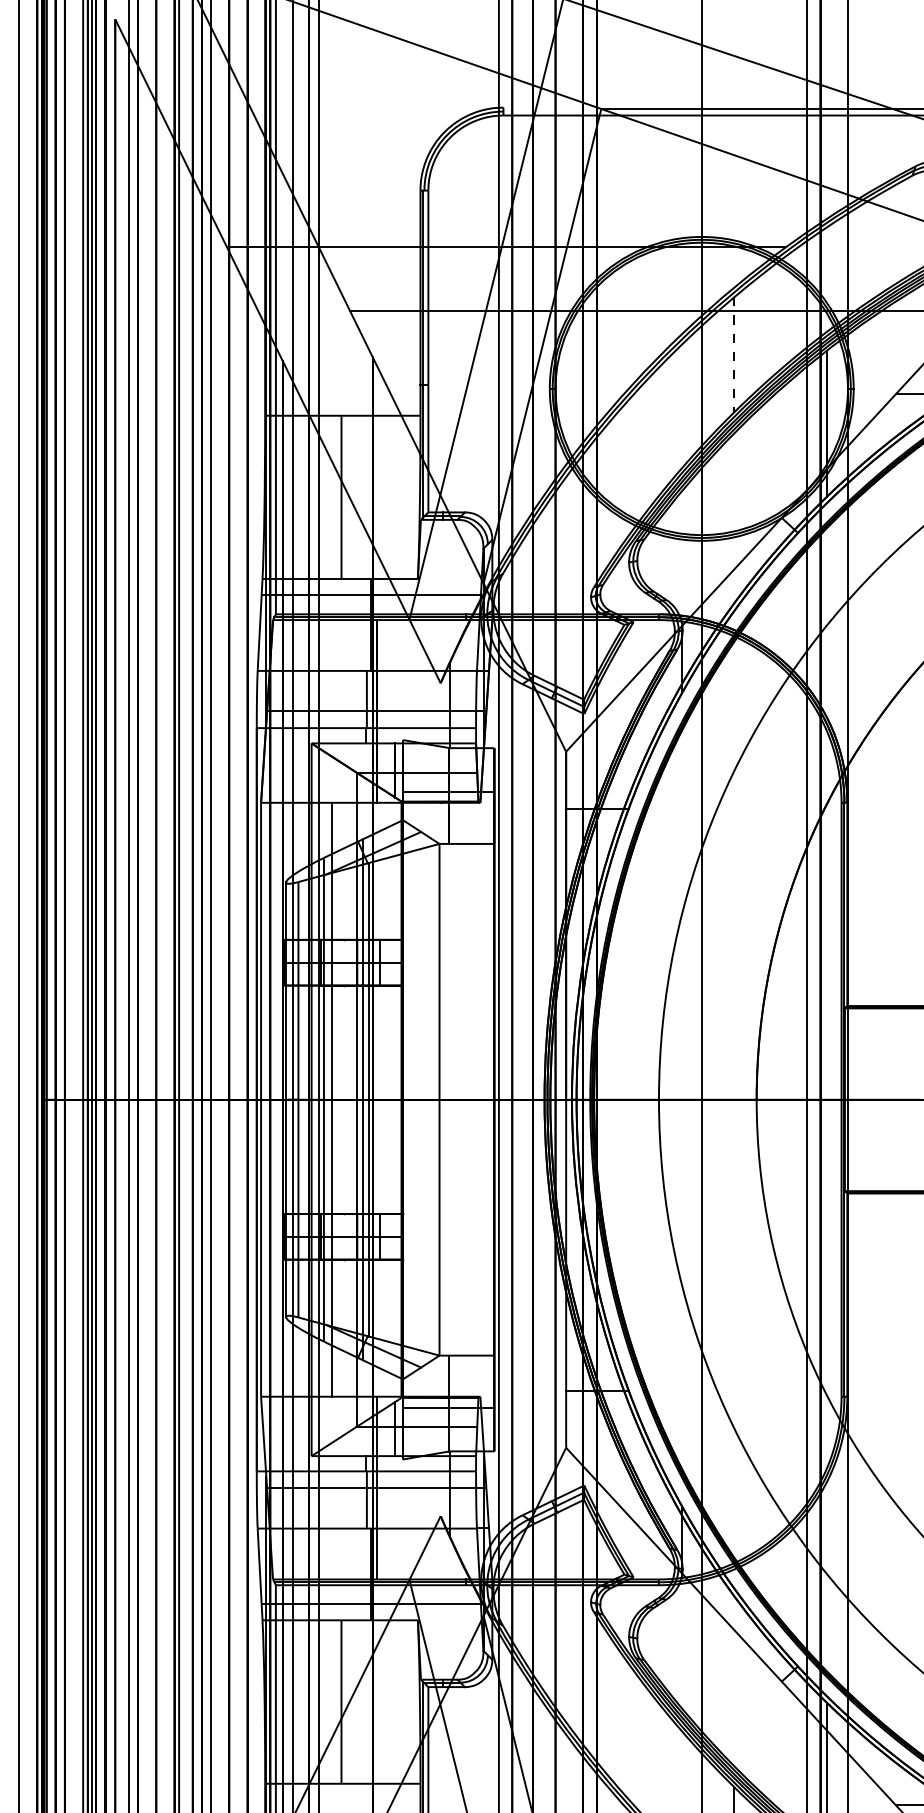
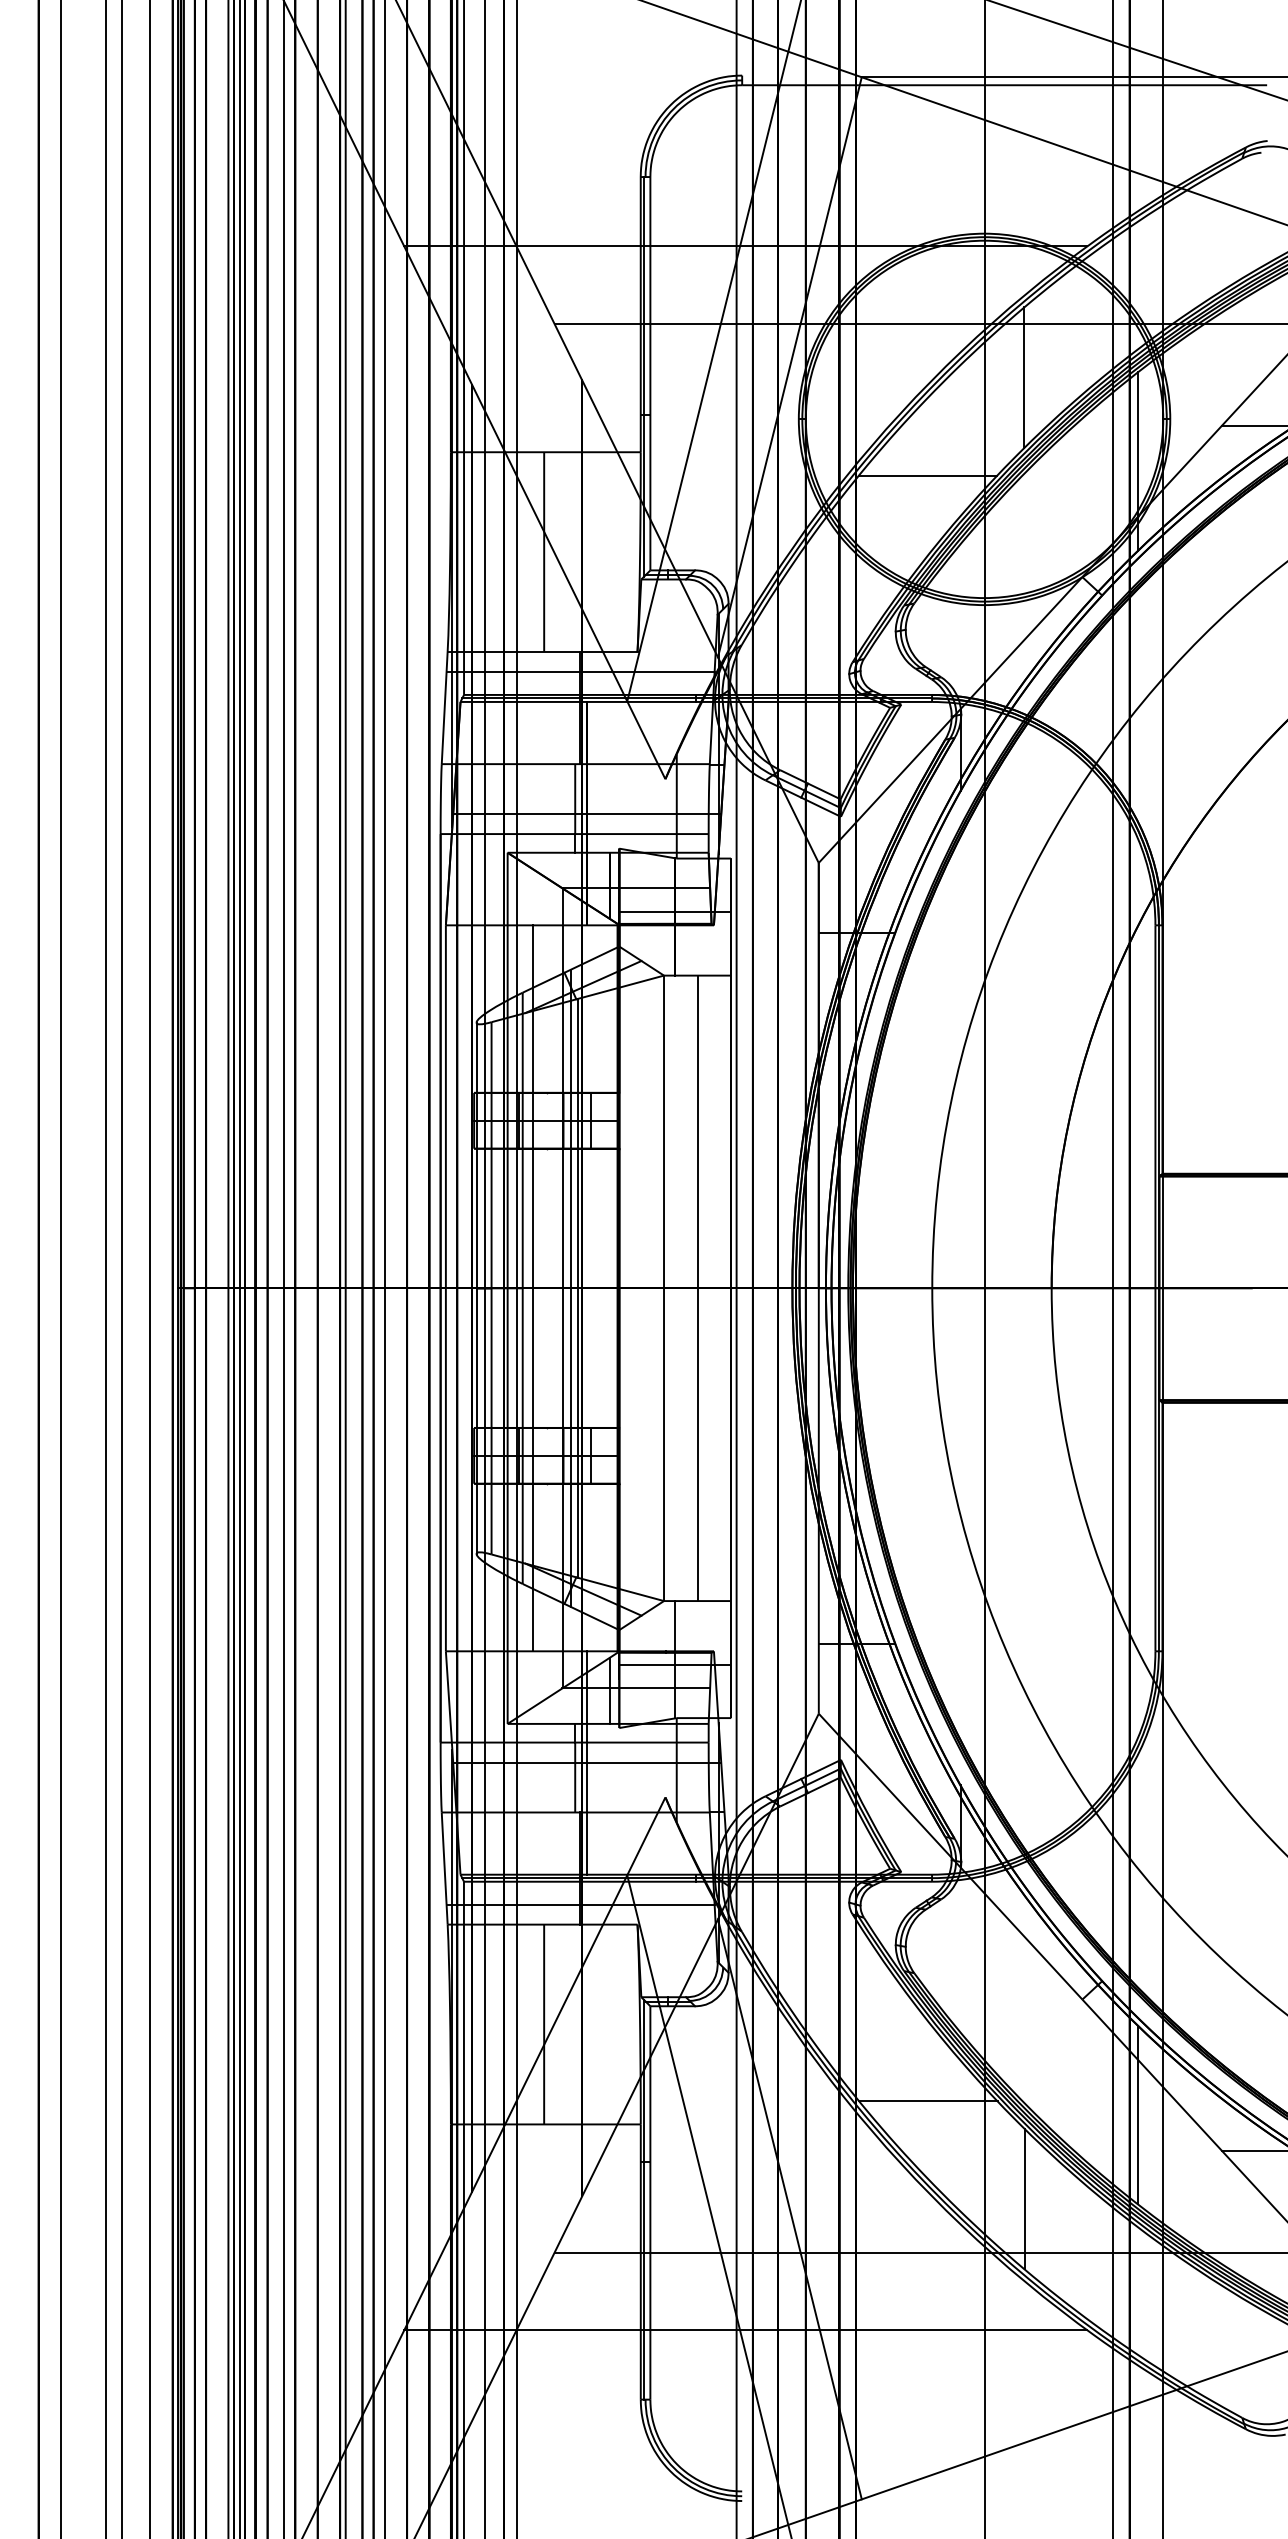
line: (734, 355) -> (1024, 378), dashed -> solid
line: (655, 434) -> (927, 475), added
line: (466, 1099) -> (697, 1288), added
line: (655, 1765) -> (928, 2101), added

